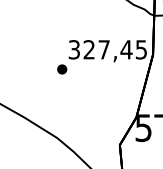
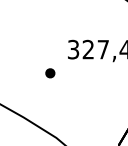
part: (62, 69) -> (50, 73), moved

